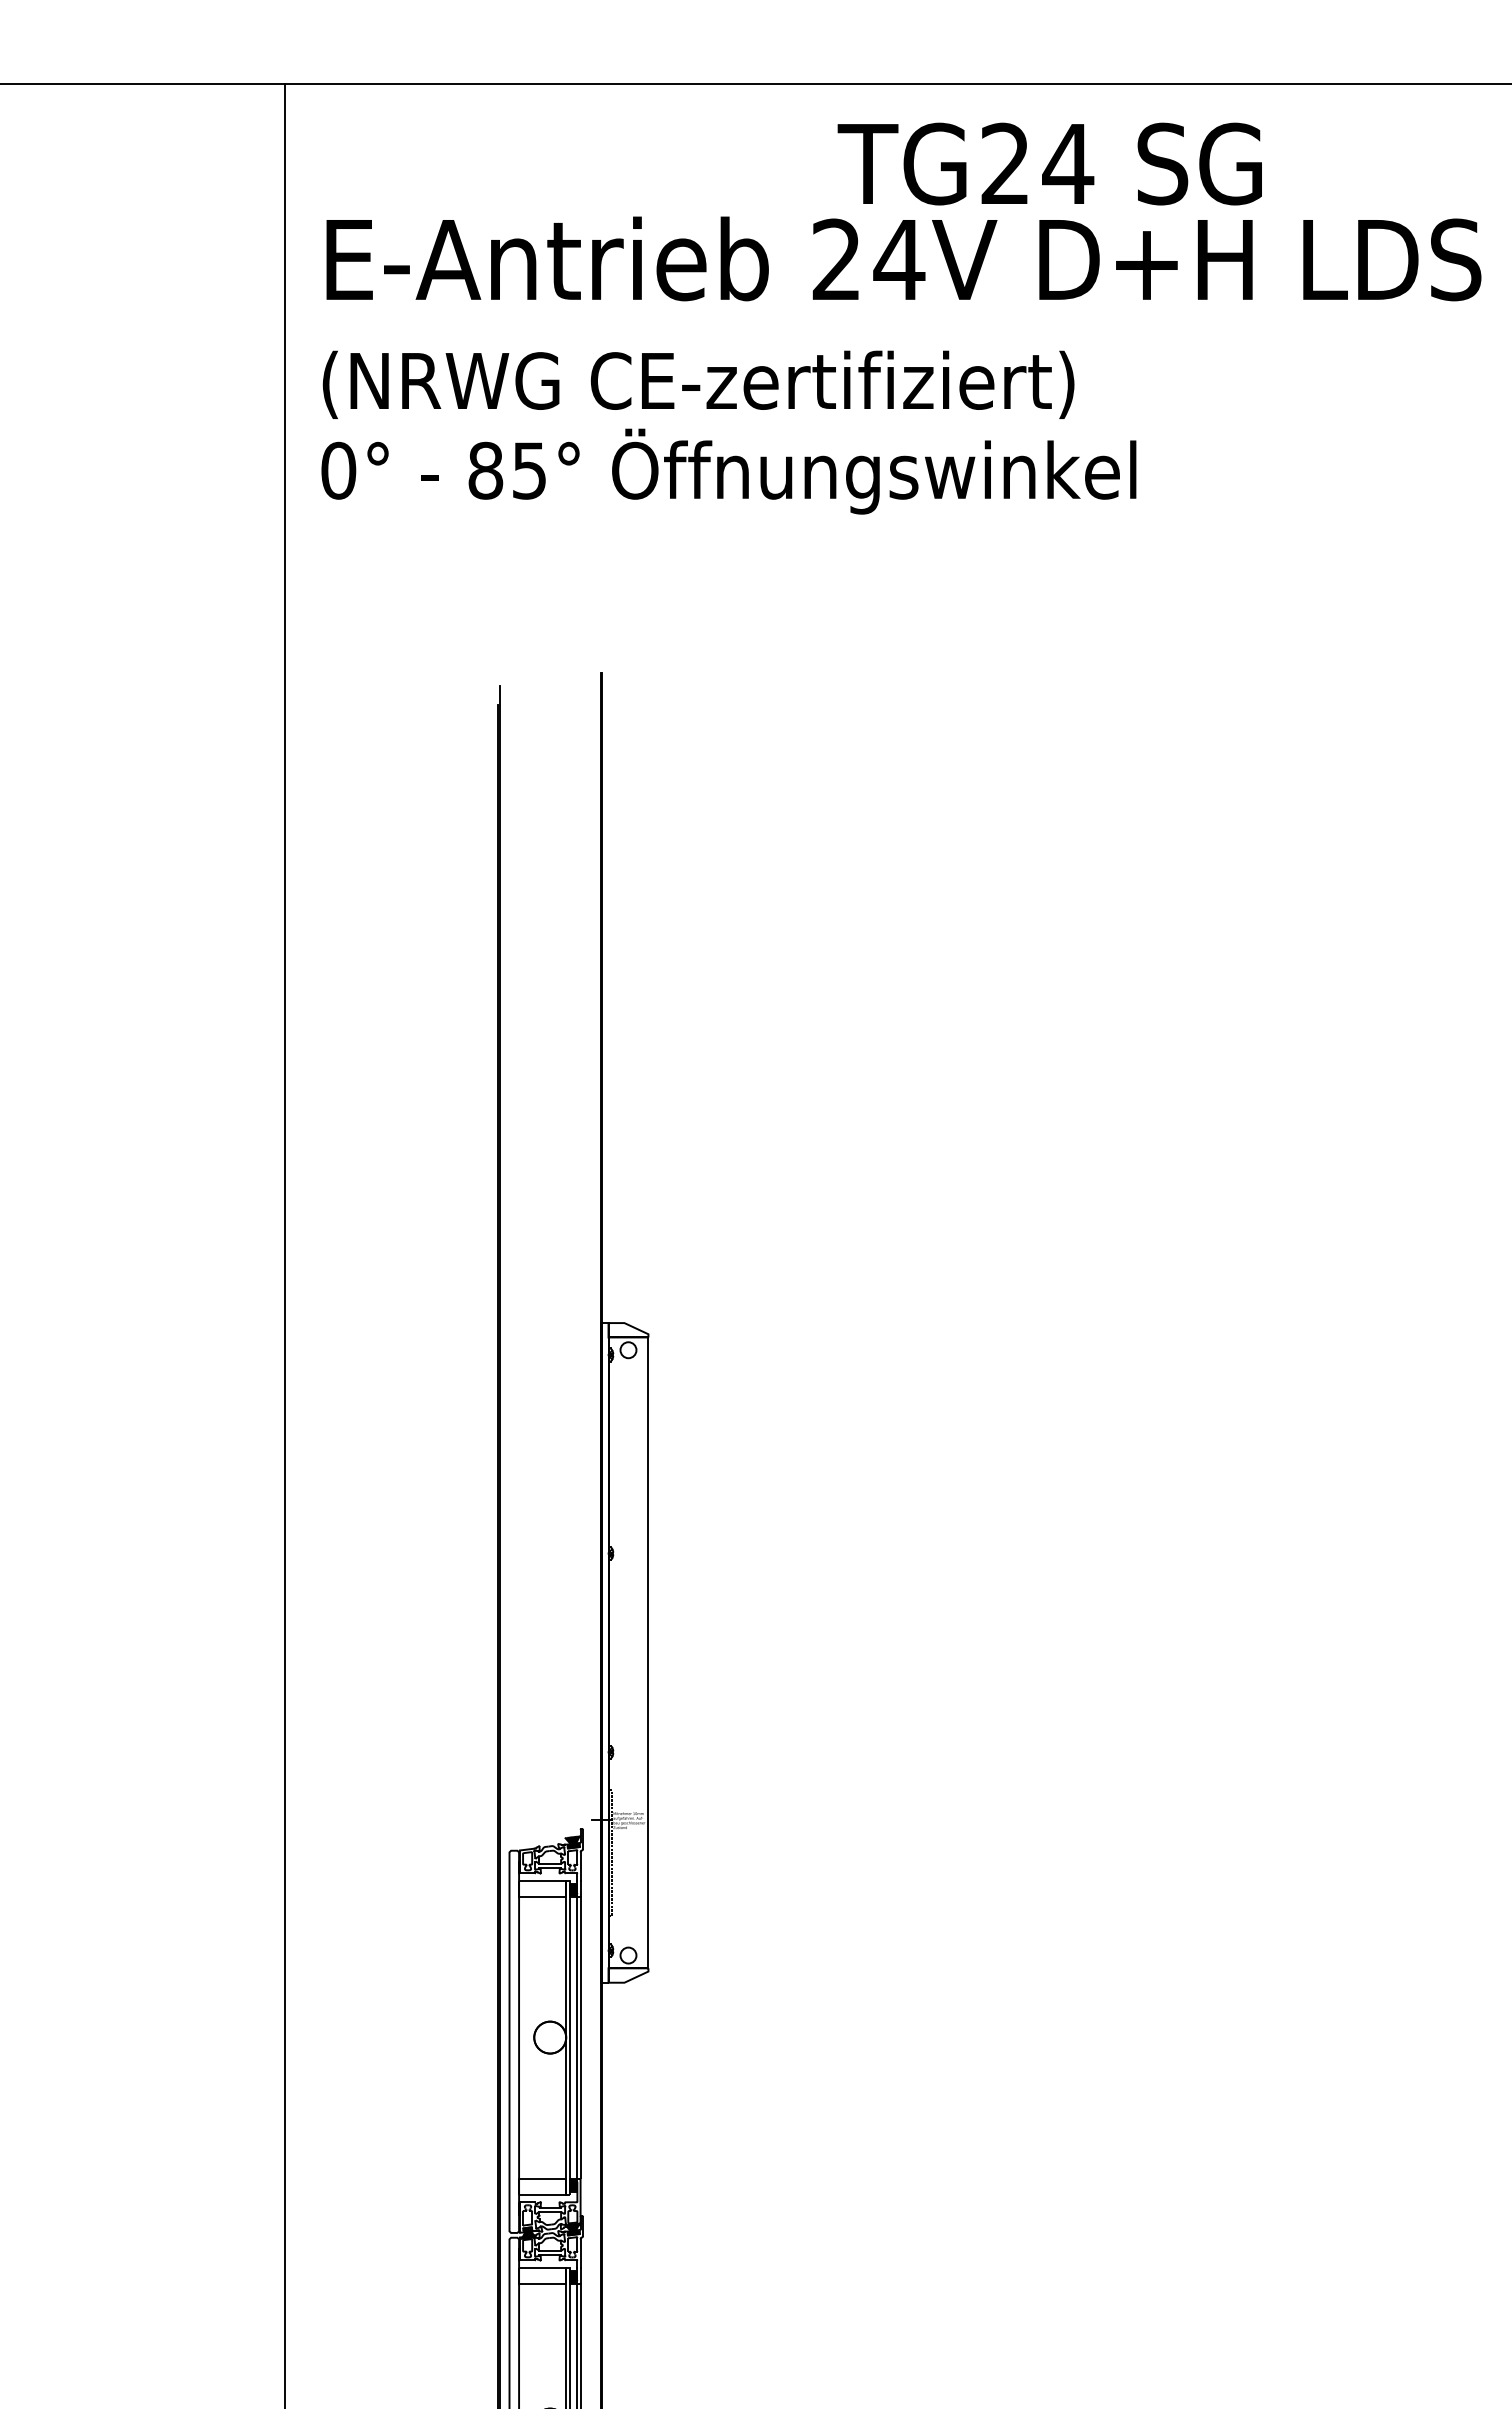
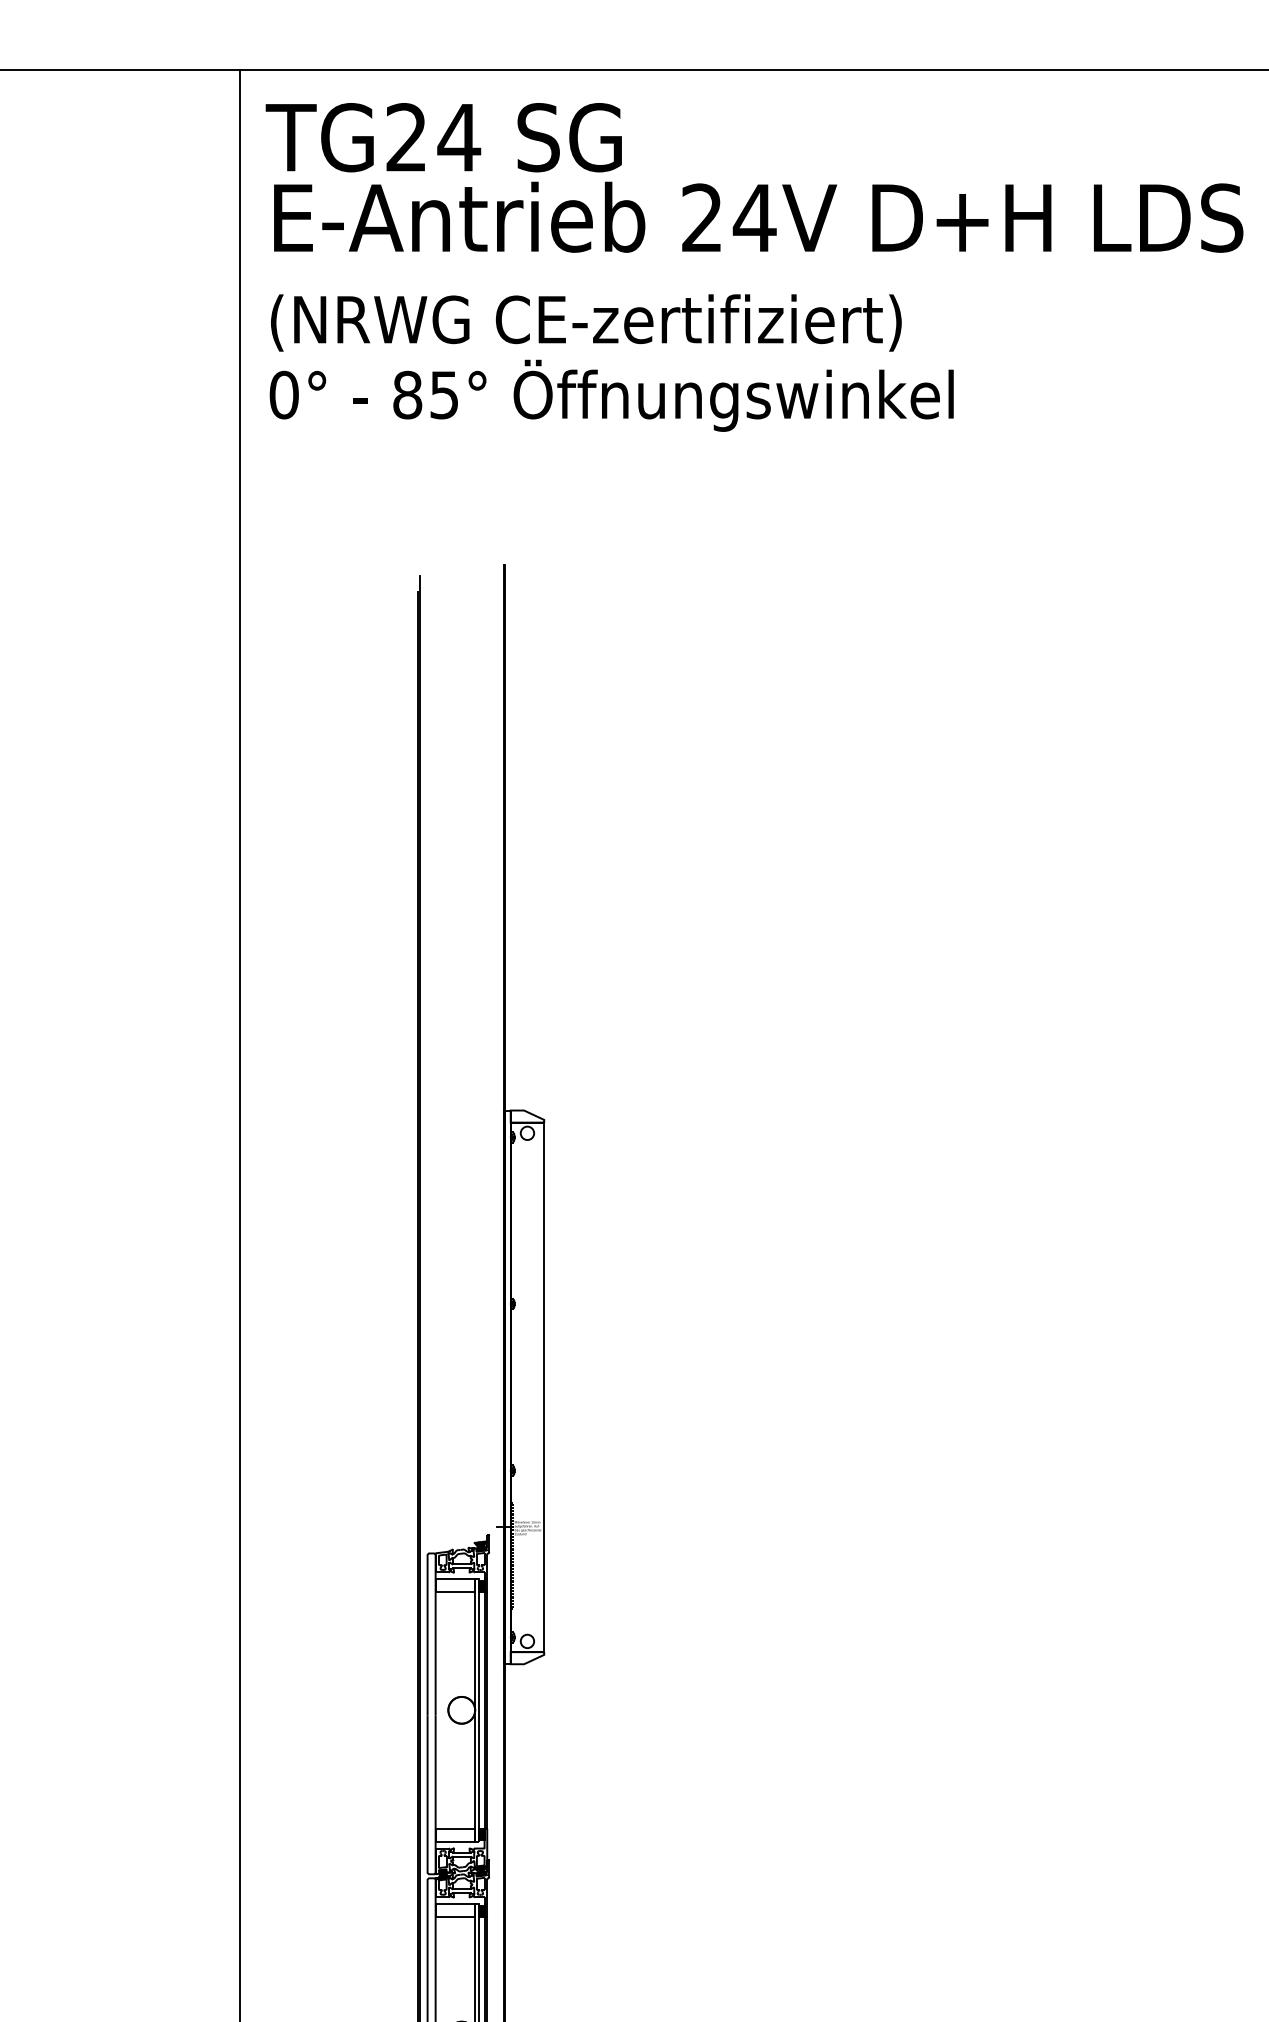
text: (1049, 163) -> (443, 137), moved

